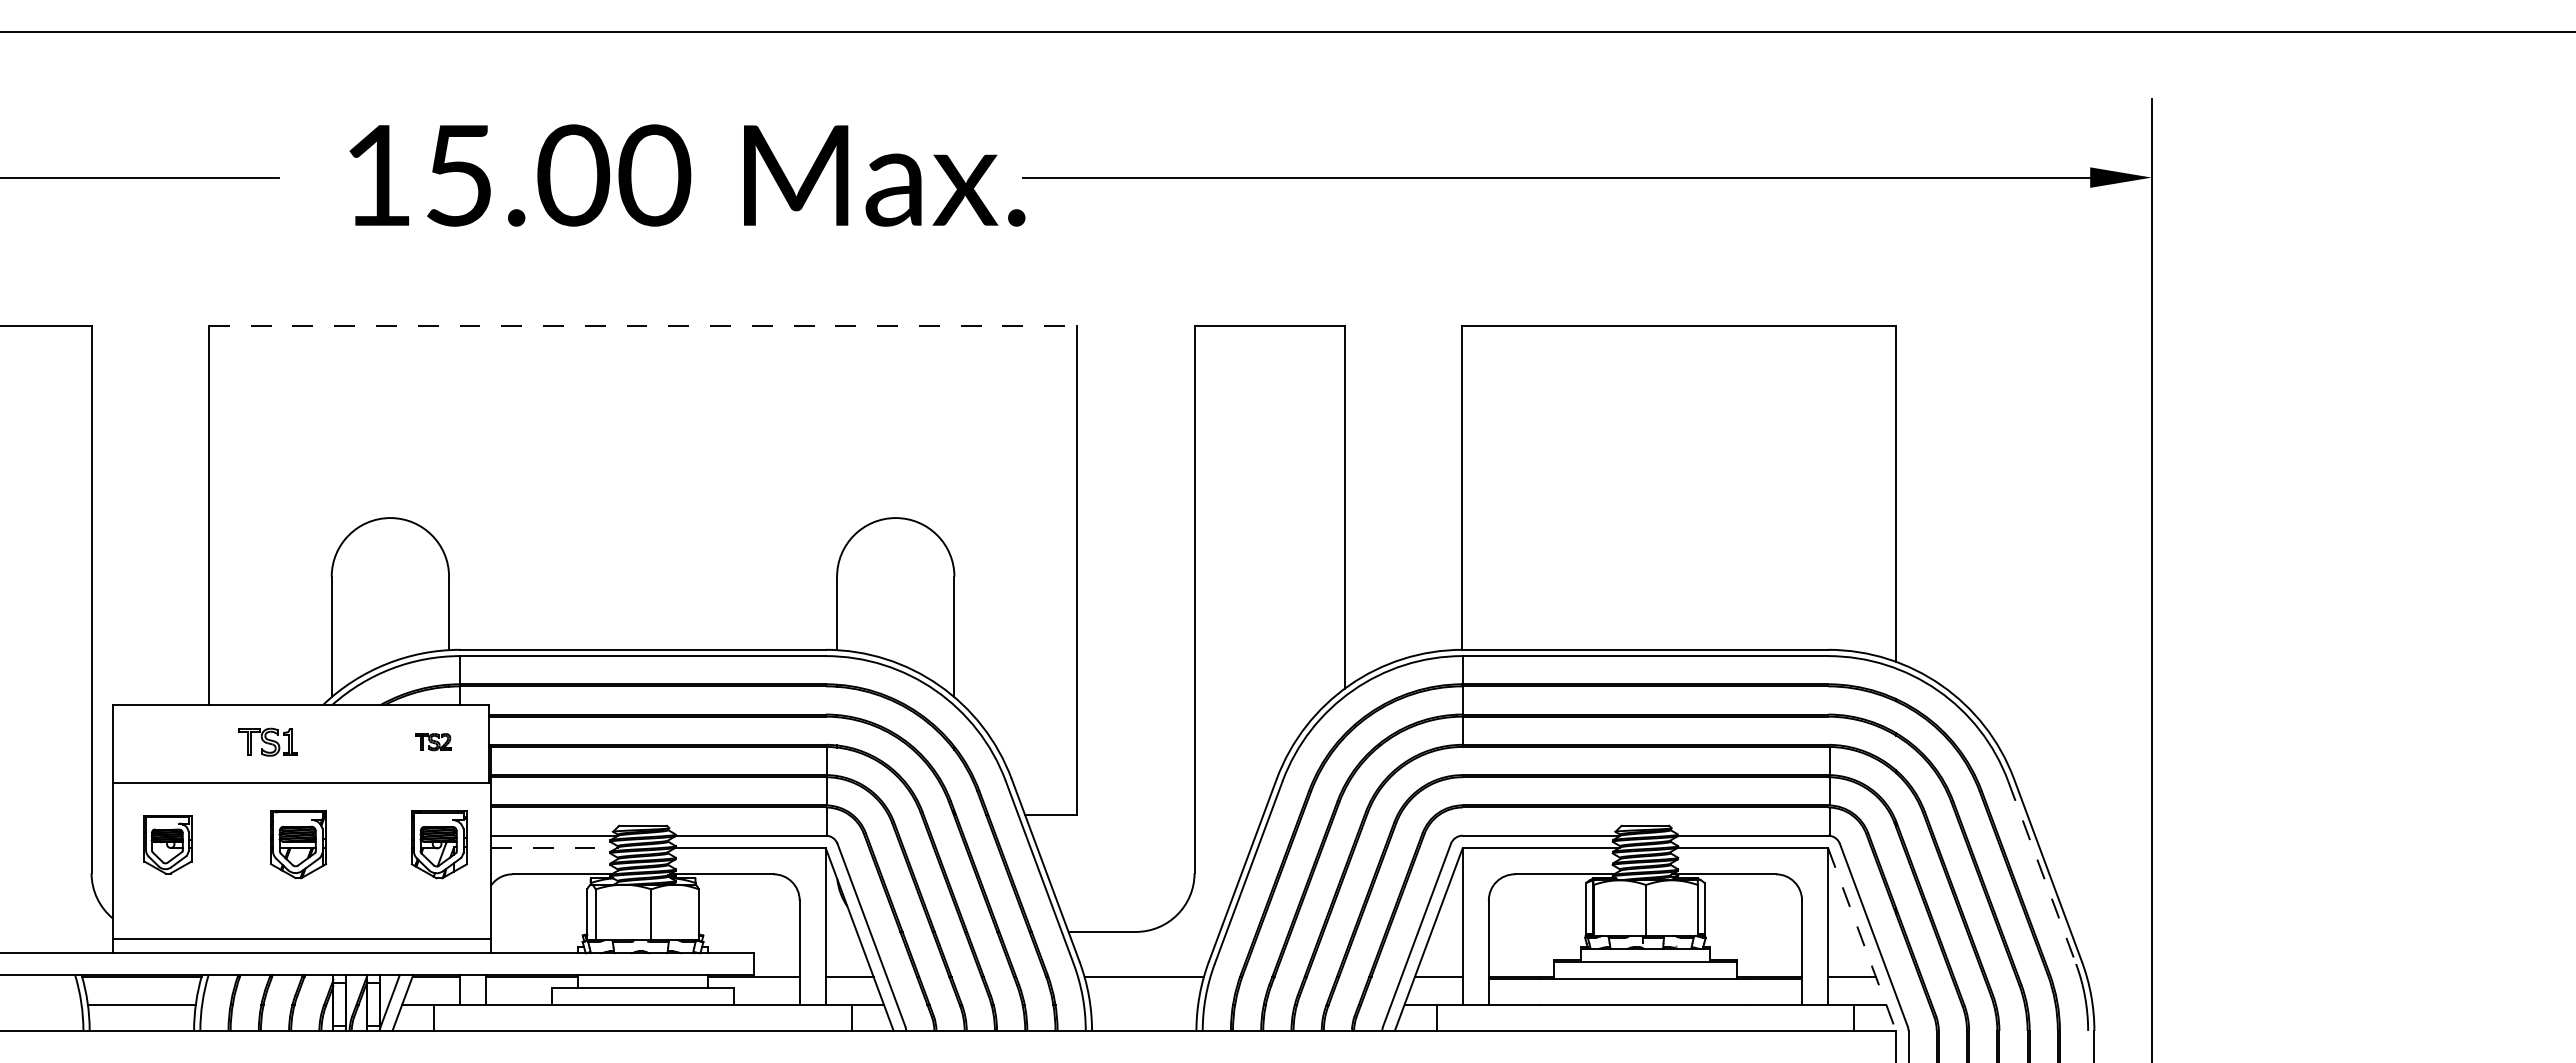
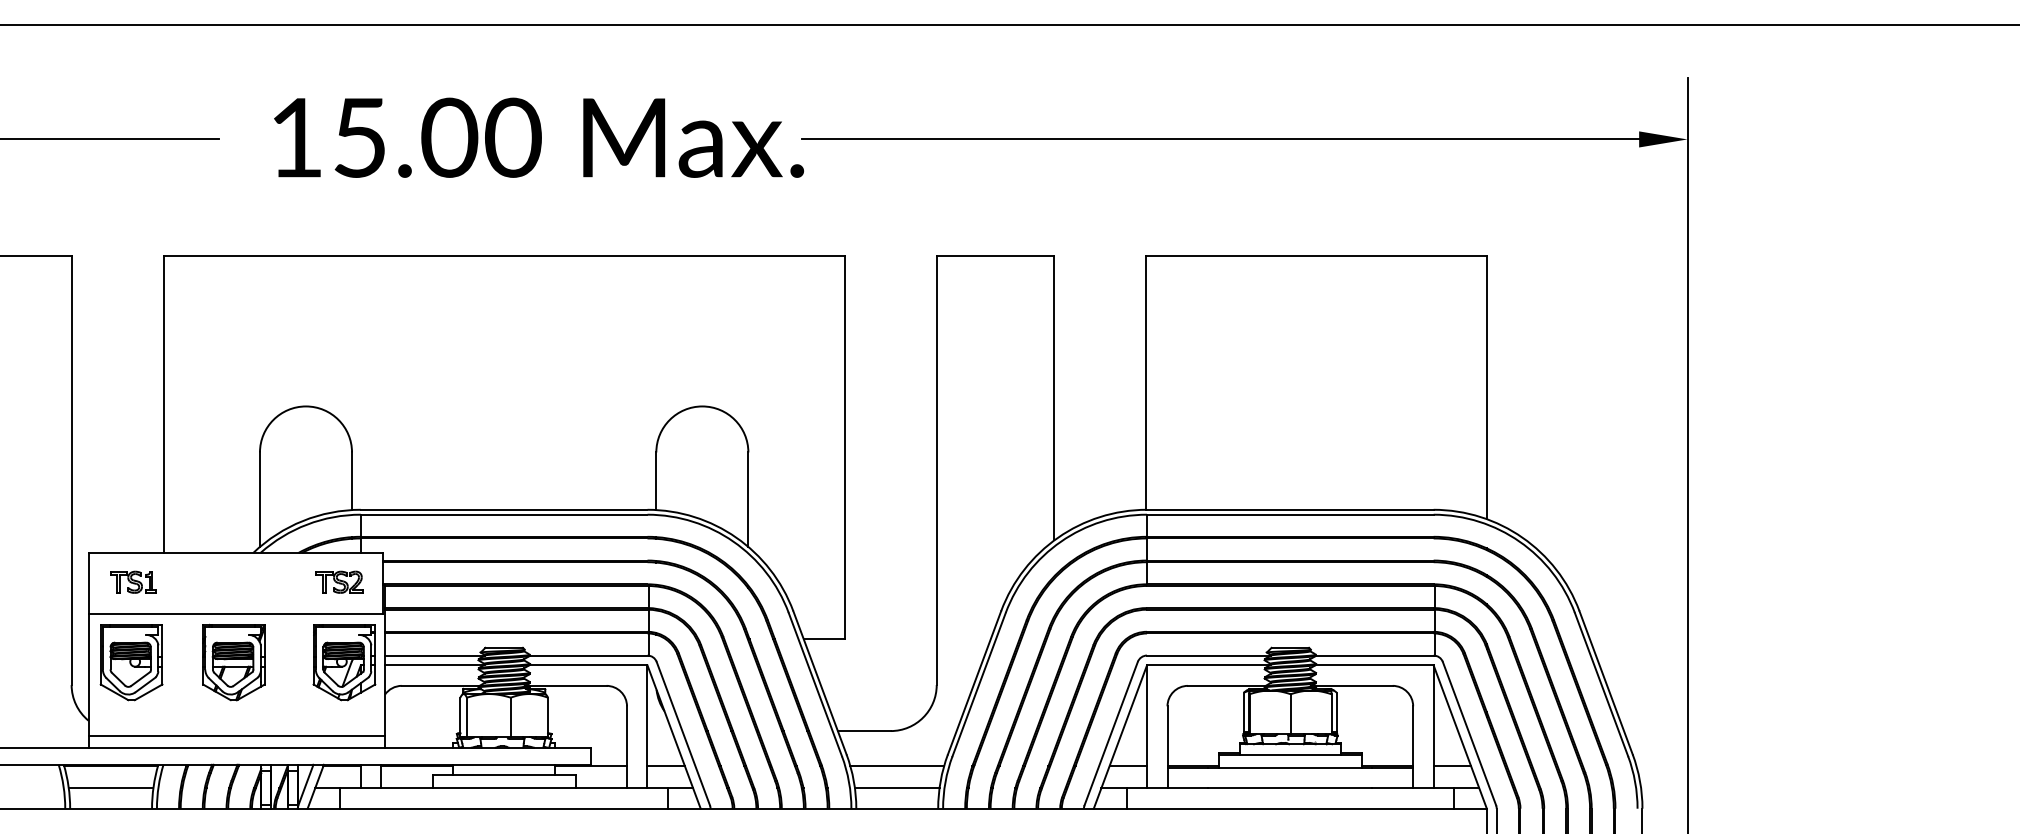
line: (643, 326) -> (504, 256), dashed -> solid
part: (267, 741) -> (132, 581), moved
part: (433, 741) -> (339, 581), size x1.67
part: (167, 844) -> (131, 662), size x1.67
part: (298, 844) -> (233, 662), size x1.43
part: (439, 844) -> (344, 662), size x1.43
line: (553, 848) -> (433, 665), dashed -> solid
line: (2042, 873) -> (1601, 685), dashed -> solid
line: (1862, 940) -> (1460, 737), dashed -> solid
line: (1144, 1004) -> (897, 787), added

